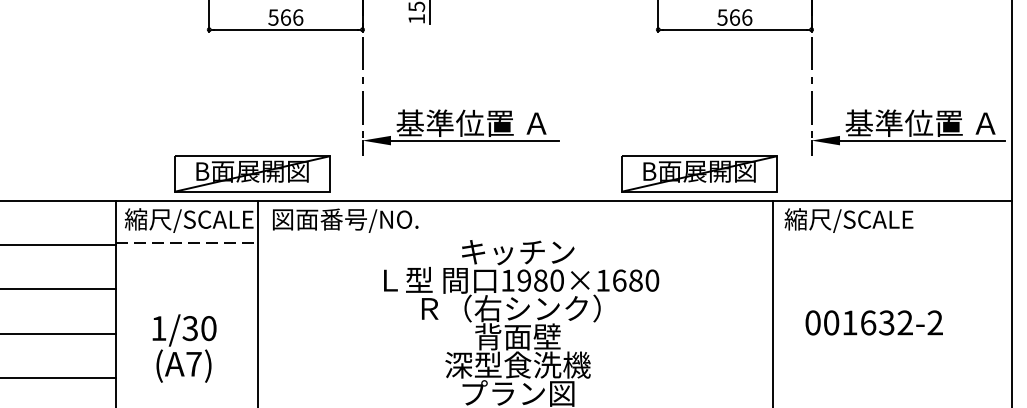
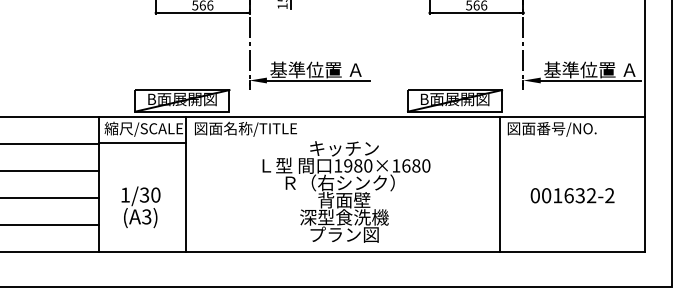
text: (380, 219) -> (260, 128), 図面番号/NO. -> 図面名称/TITLE
text: (857, 219) -> (551, 128), 縮尺/SCALE -> 図面番号/NO.
line: (188, 242) -> (143, 142), dashed -> solid
text: (874, 322) -> (572, 195), moved
text: (193, 363) -> (146, 216), (A7) -> (A3)

